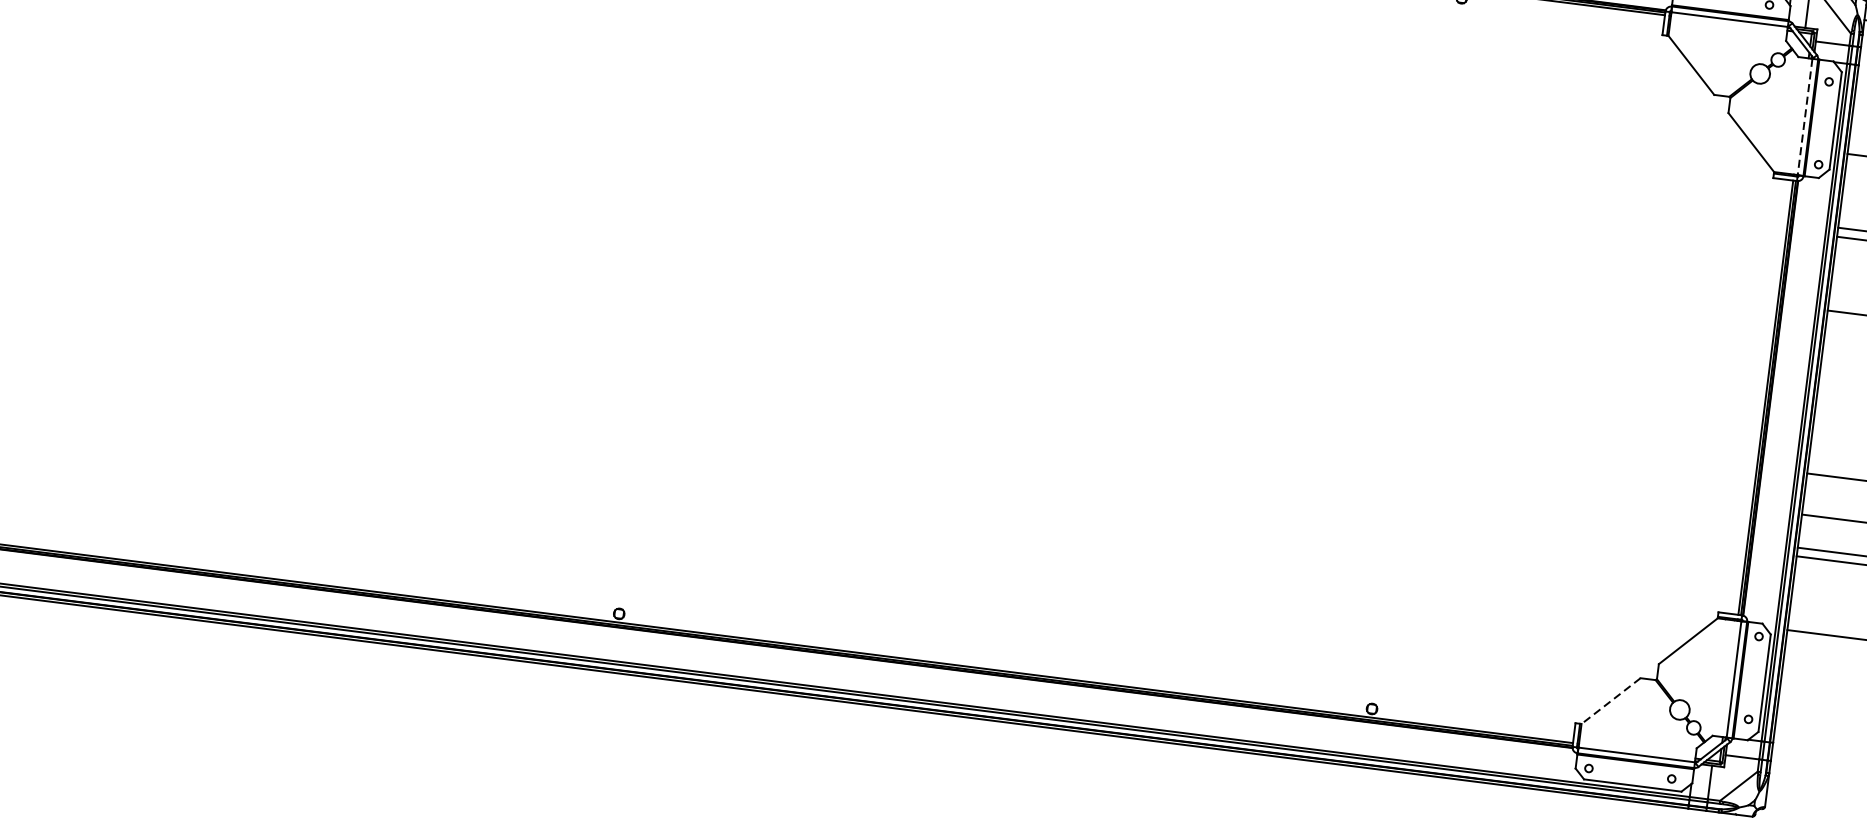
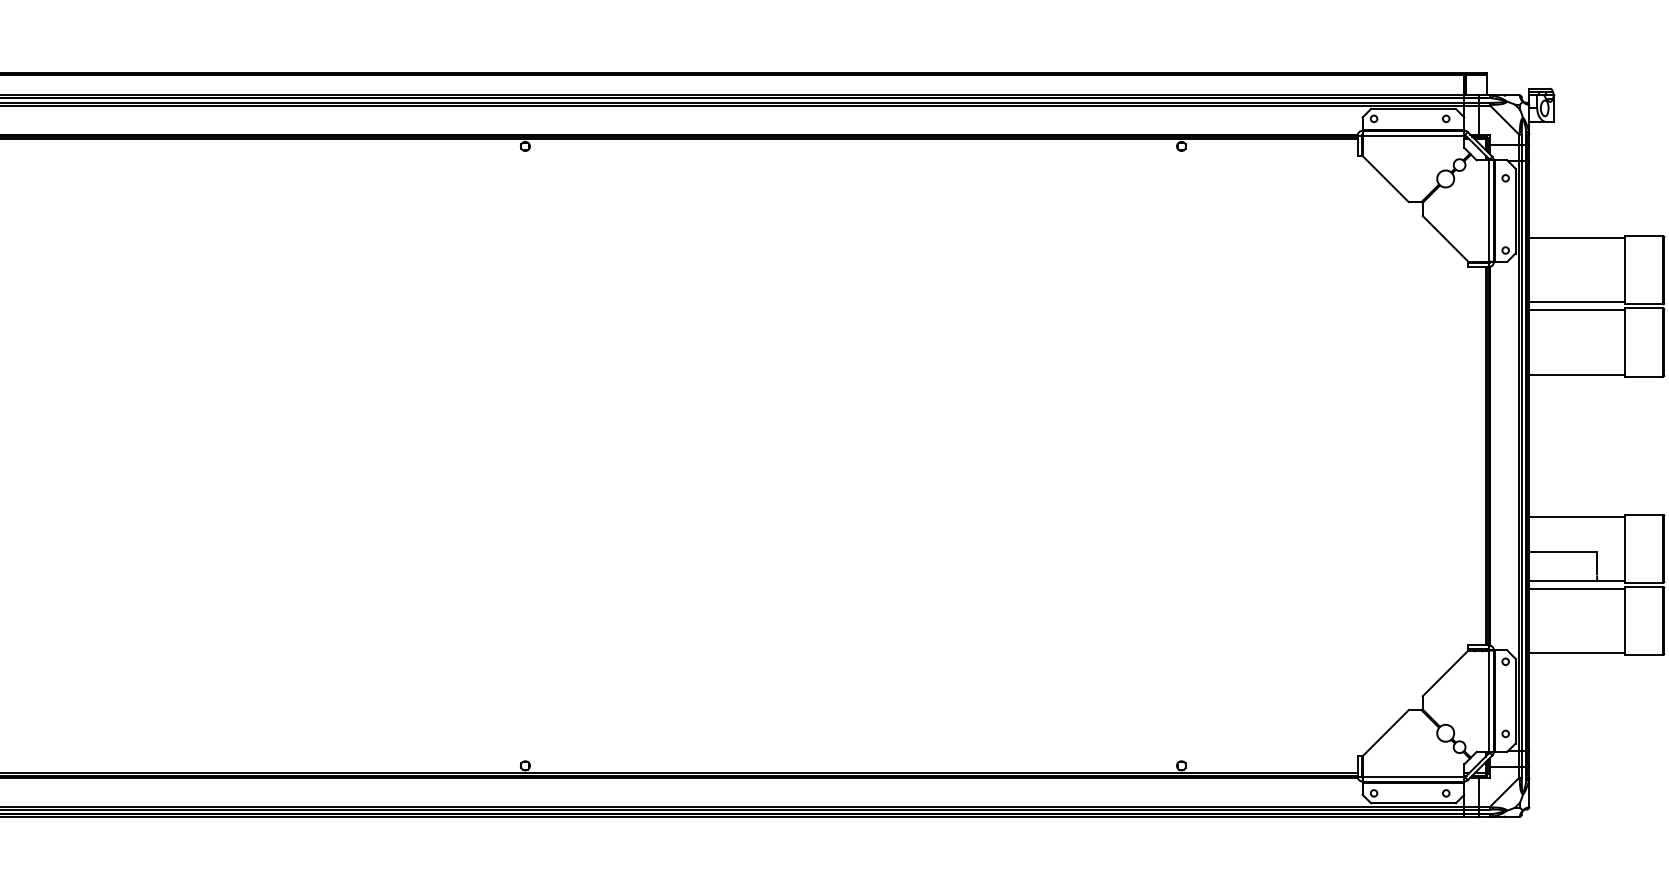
line: (1804, 117) -> (1488, 211), dashed -> solid
line: (1610, 701) -> (1385, 733), dashed -> solid

